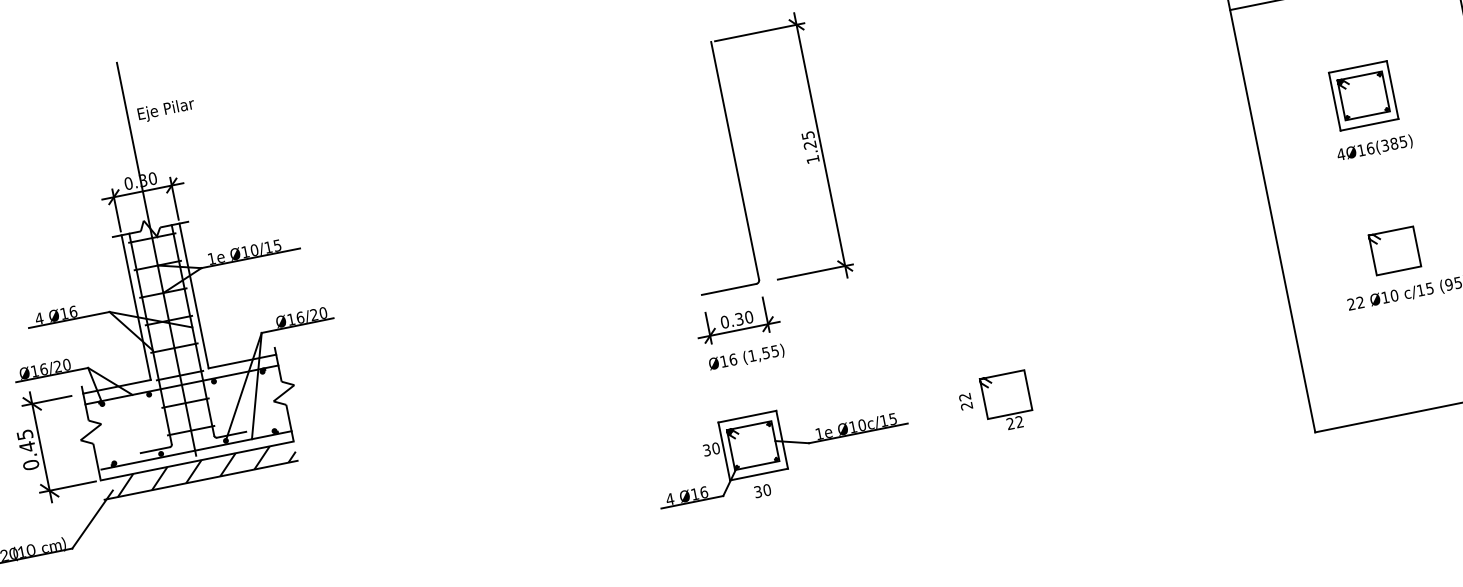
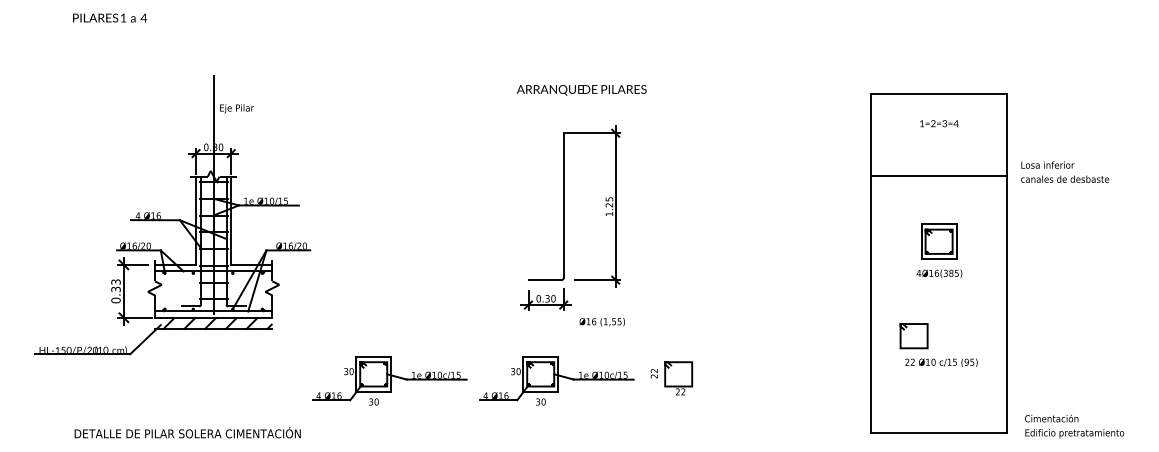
curve: (1379, 240) -> (906, 328), moved
text: (745, 358) -> (601, 322), moved
part: (995, 403) -> (671, 378), moved
text: (25, 440) -> (115, 285), 0.45 -> 0.33
part: (506, 505) -> (389, 380), added

